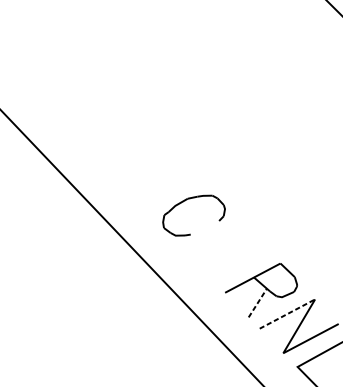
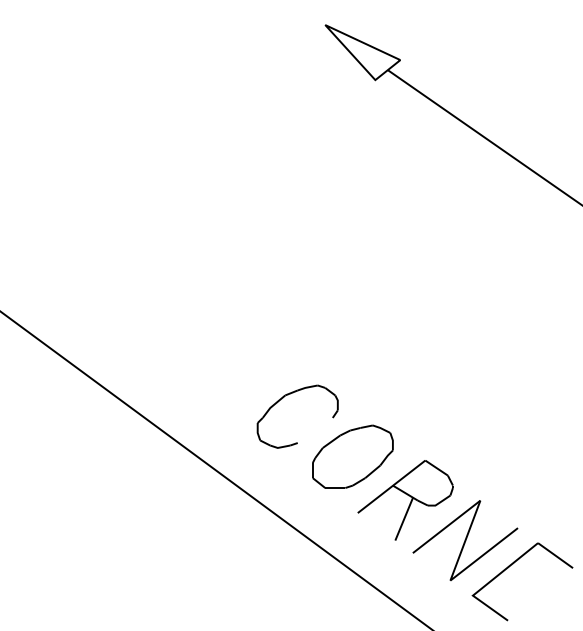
part: (228, 251) -> (352, 456), added
line: (257, 303) -> (404, 519), dashed -> solid
line: (287, 313) -> (446, 526), dashed -> solid

